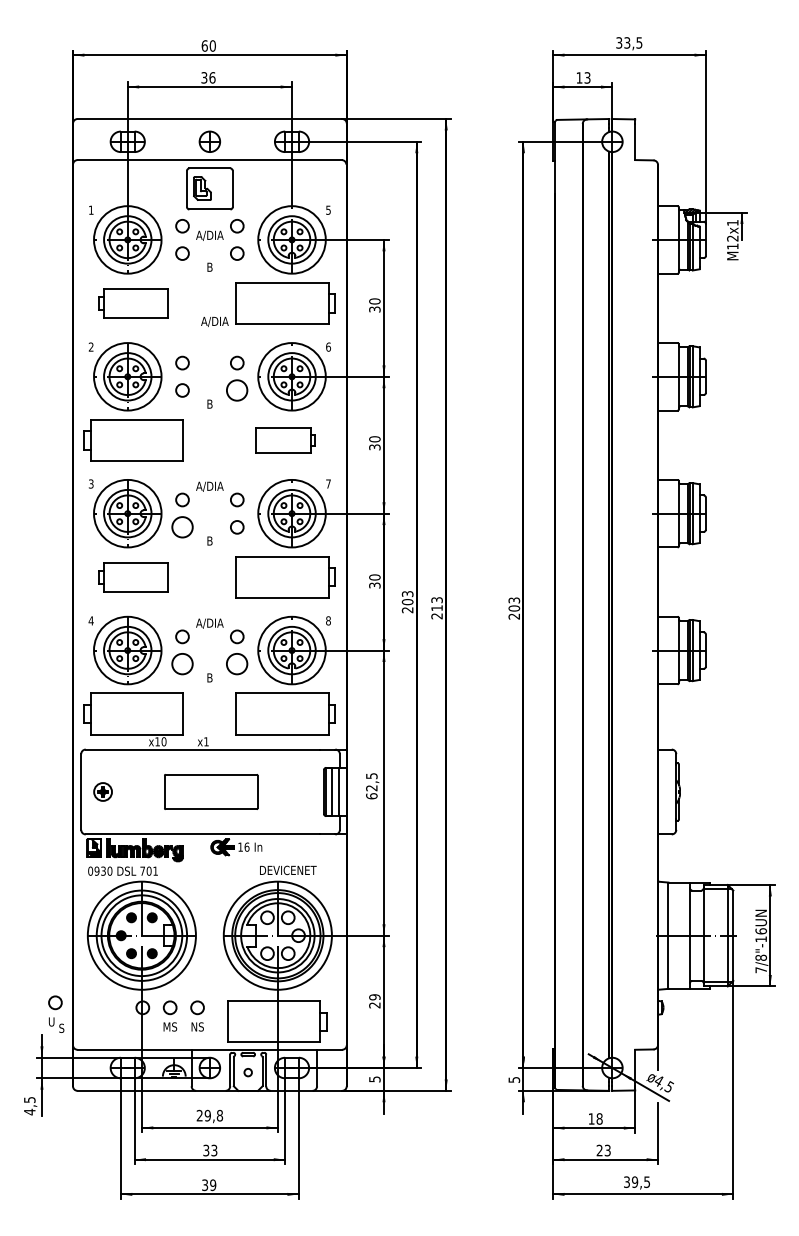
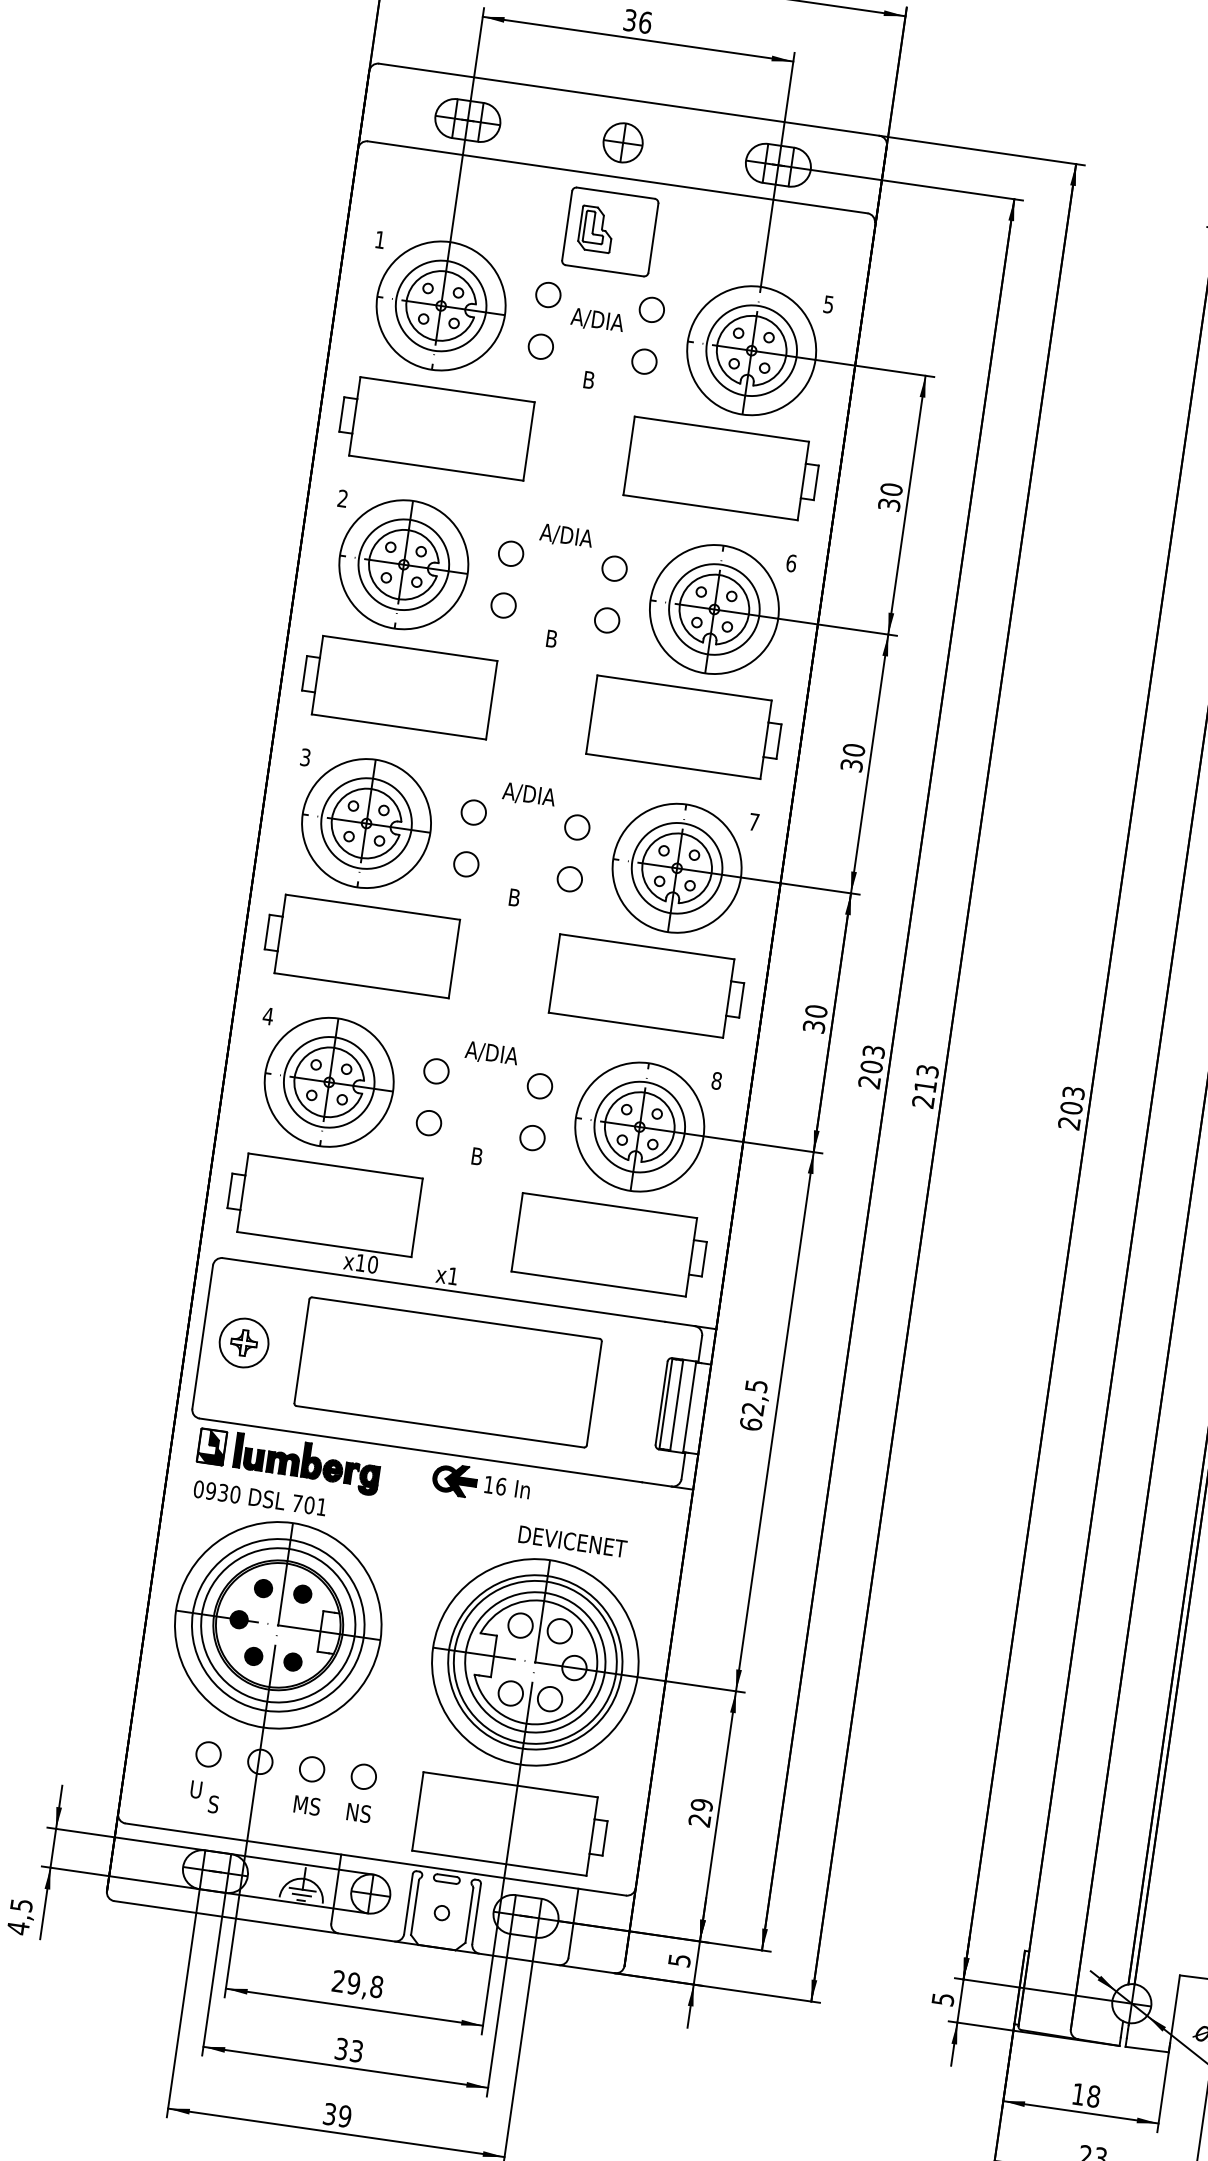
part: (133, 303) -> (434, 427), size x1.43
text: (214, 321) -> (565, 535), moved
circle: (237, 390) -> (607, 620), size x0.62
part: (285, 440) -> (684, 728), size x1.67
circle: (182, 527) -> (466, 864), size x0.62
part: (133, 577) -> (359, 945), size x1.43
circle: (182, 664) -> (428, 1123), size x0.62
circle: (237, 664) -> (532, 1138), size x0.62
part: (102, 791) -> (243, 1341), size x1.43
part: (211, 791) -> (449, 1371), size x1.67
part: (56, 1013) -> (207, 1774), moved

